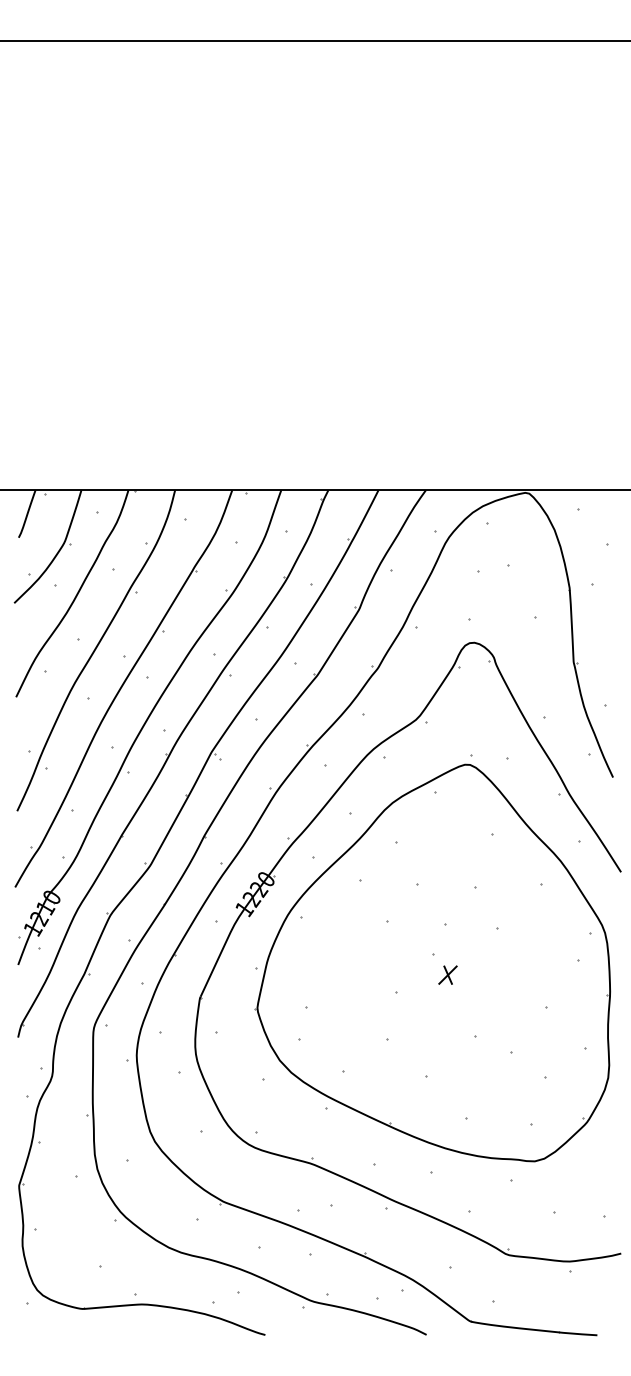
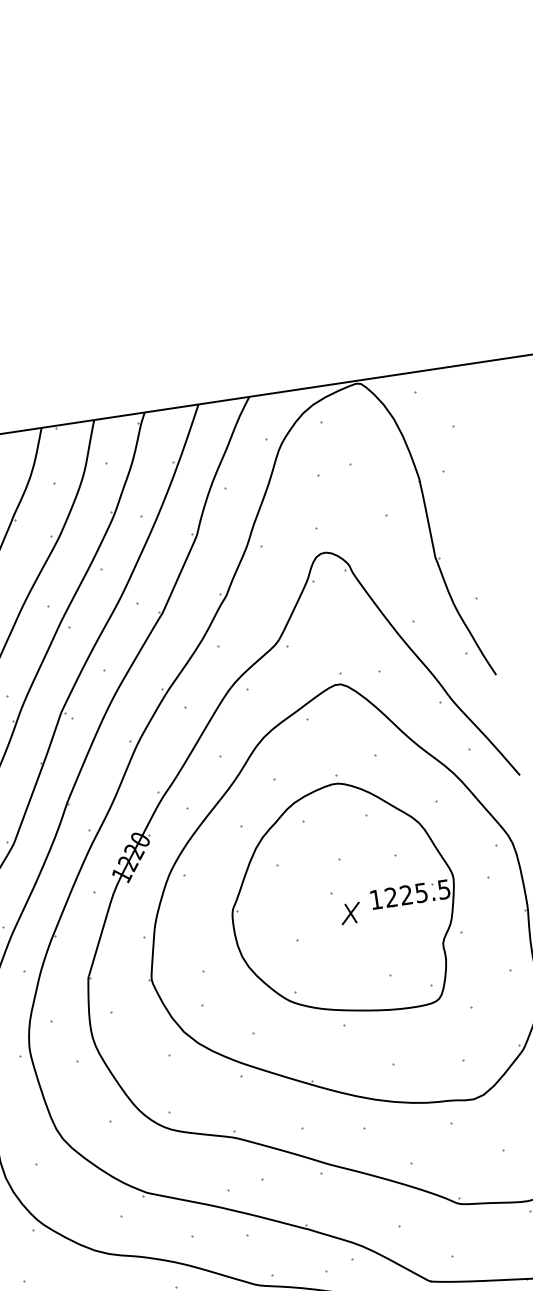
part: (442, 958) -> (342, 896), added

